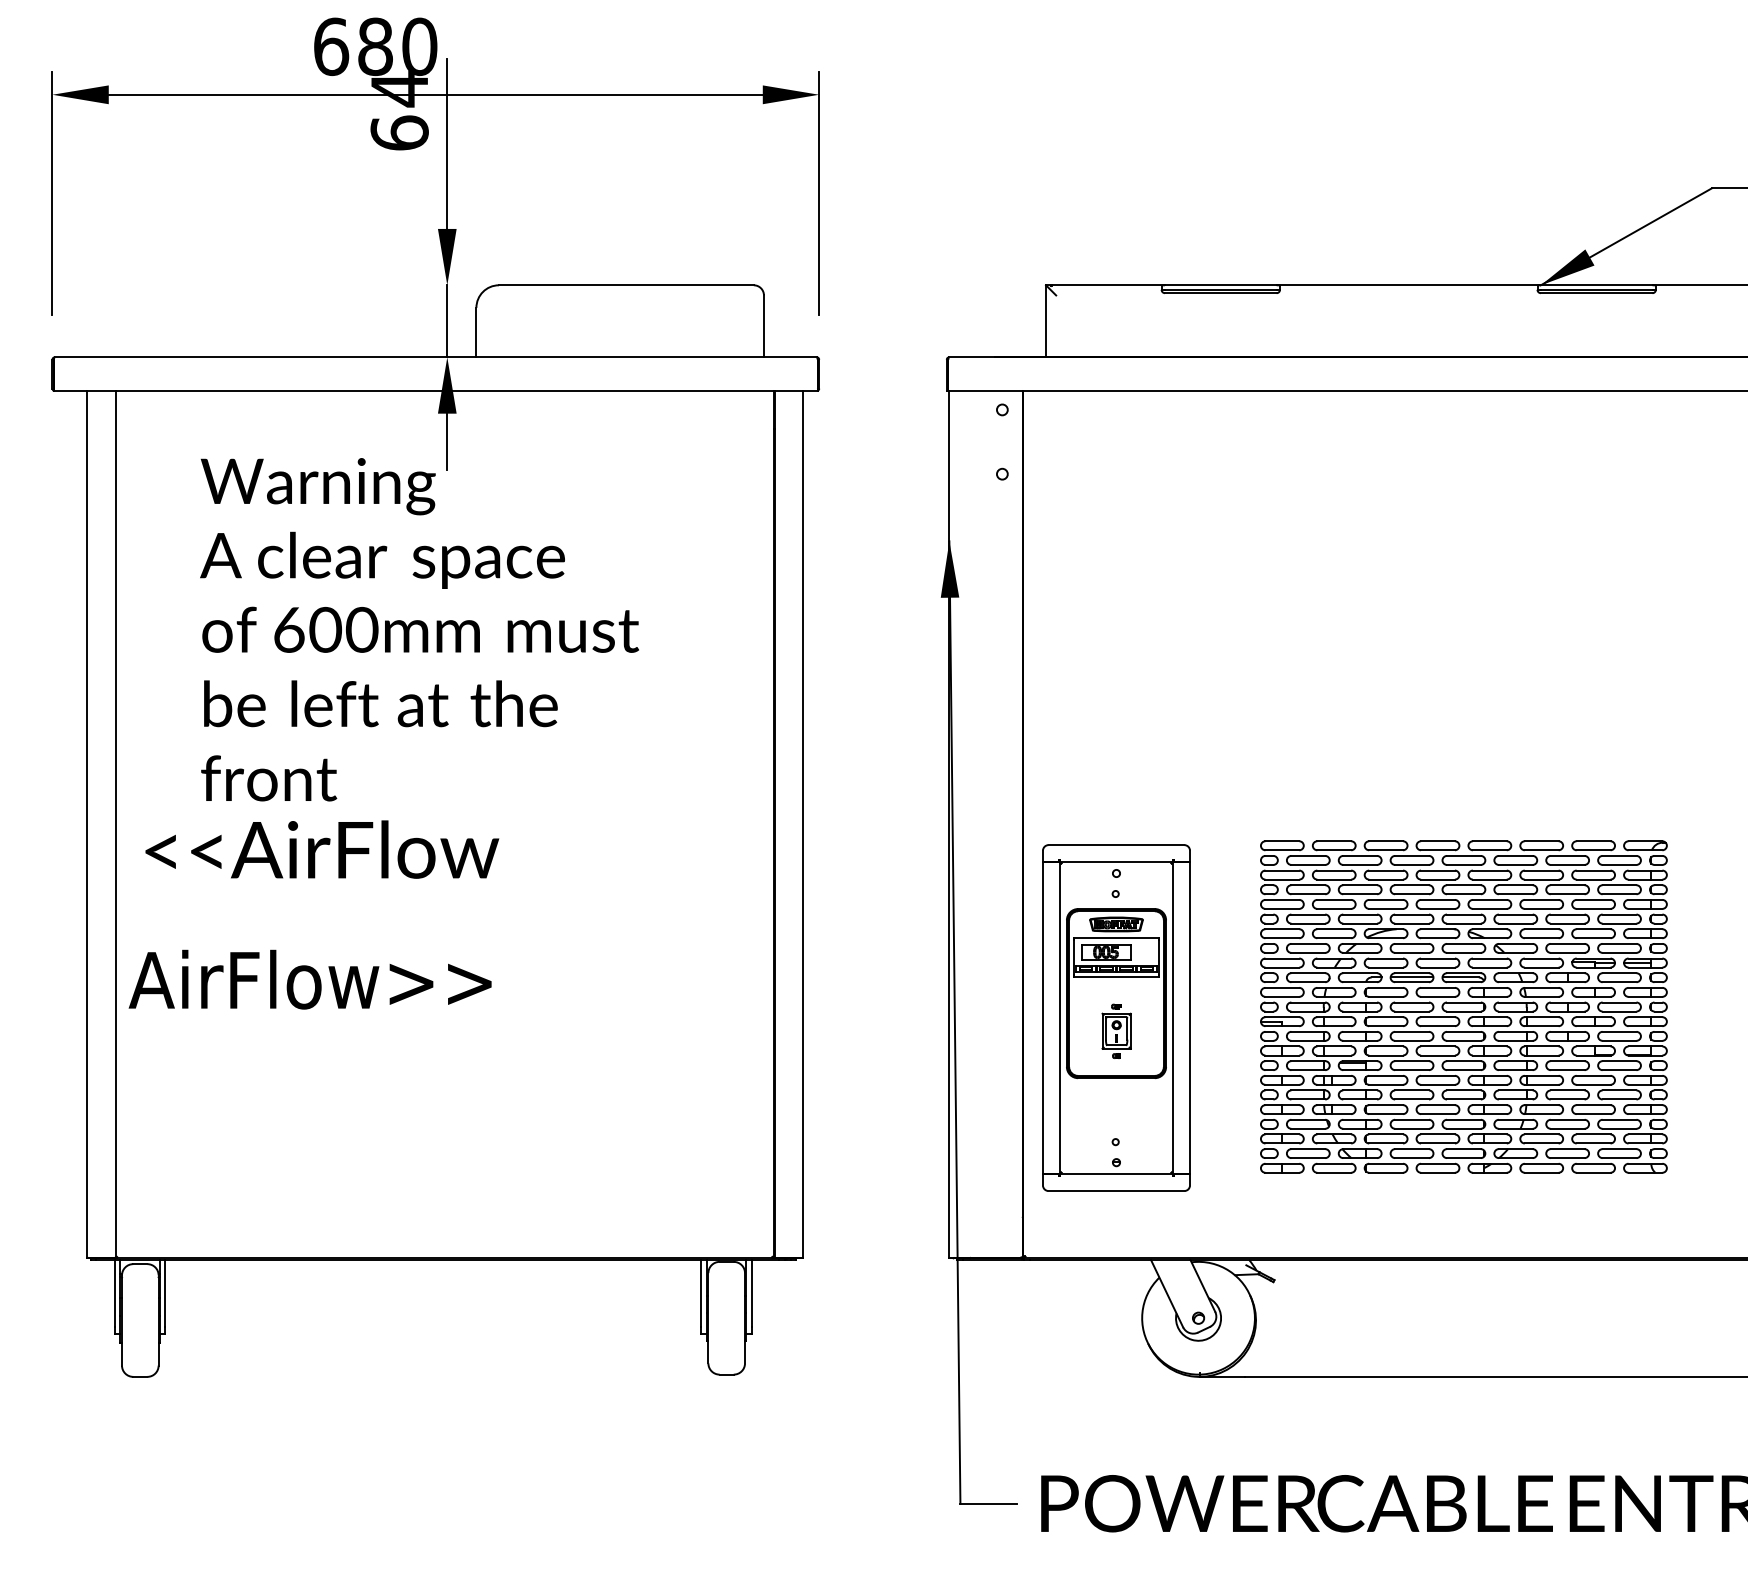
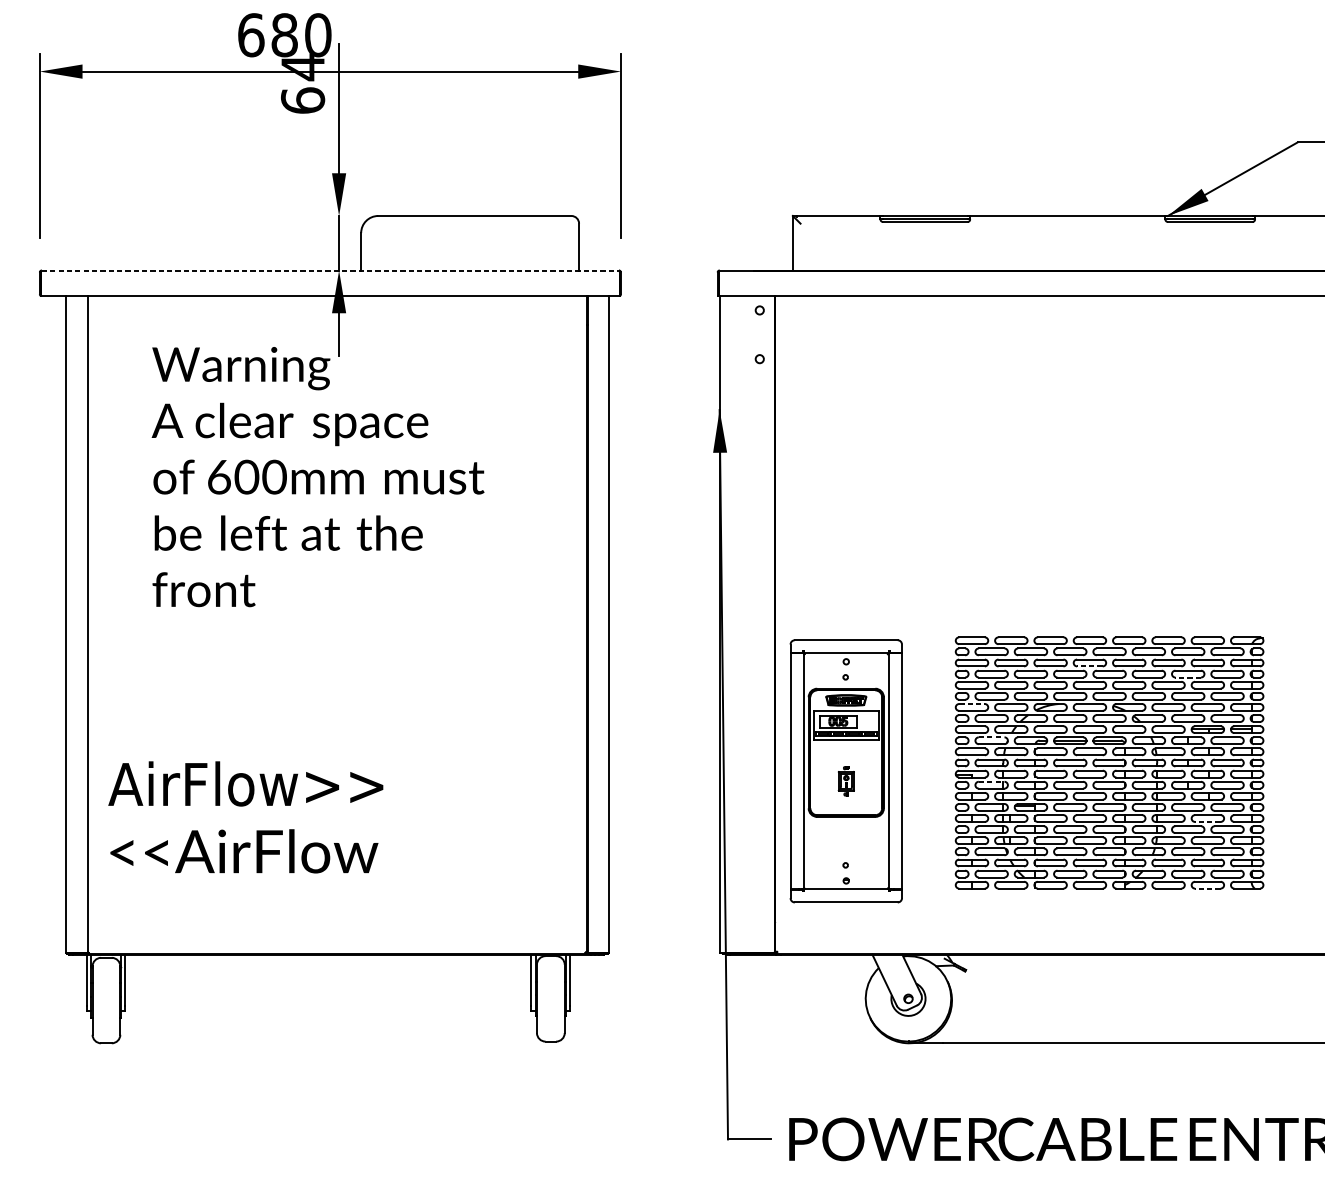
line: (435, 357) -> (330, 270), solid -> dashed
text: (322, 849) -> (244, 851), moved
line: (1437, 879) -> (1089, 666), solid -> dashed
line: (1567, 894) -> (1188, 677), solid -> dashed
line: (1282, 929) -> (972, 704), solid -> dashed
line: (1308, 973) -> (991, 737), solid -> dashed
text: (309, 979) -> (245, 783), moved
part: (1116, 1030) -> (846, 780), size x0.7
line: (1308, 1031) -> (991, 781), solid -> dashed
line: (1593, 1084) -> (1207, 821), solid -> dashed
line: (1593, 1172) -> (1207, 888), solid -> dashed

